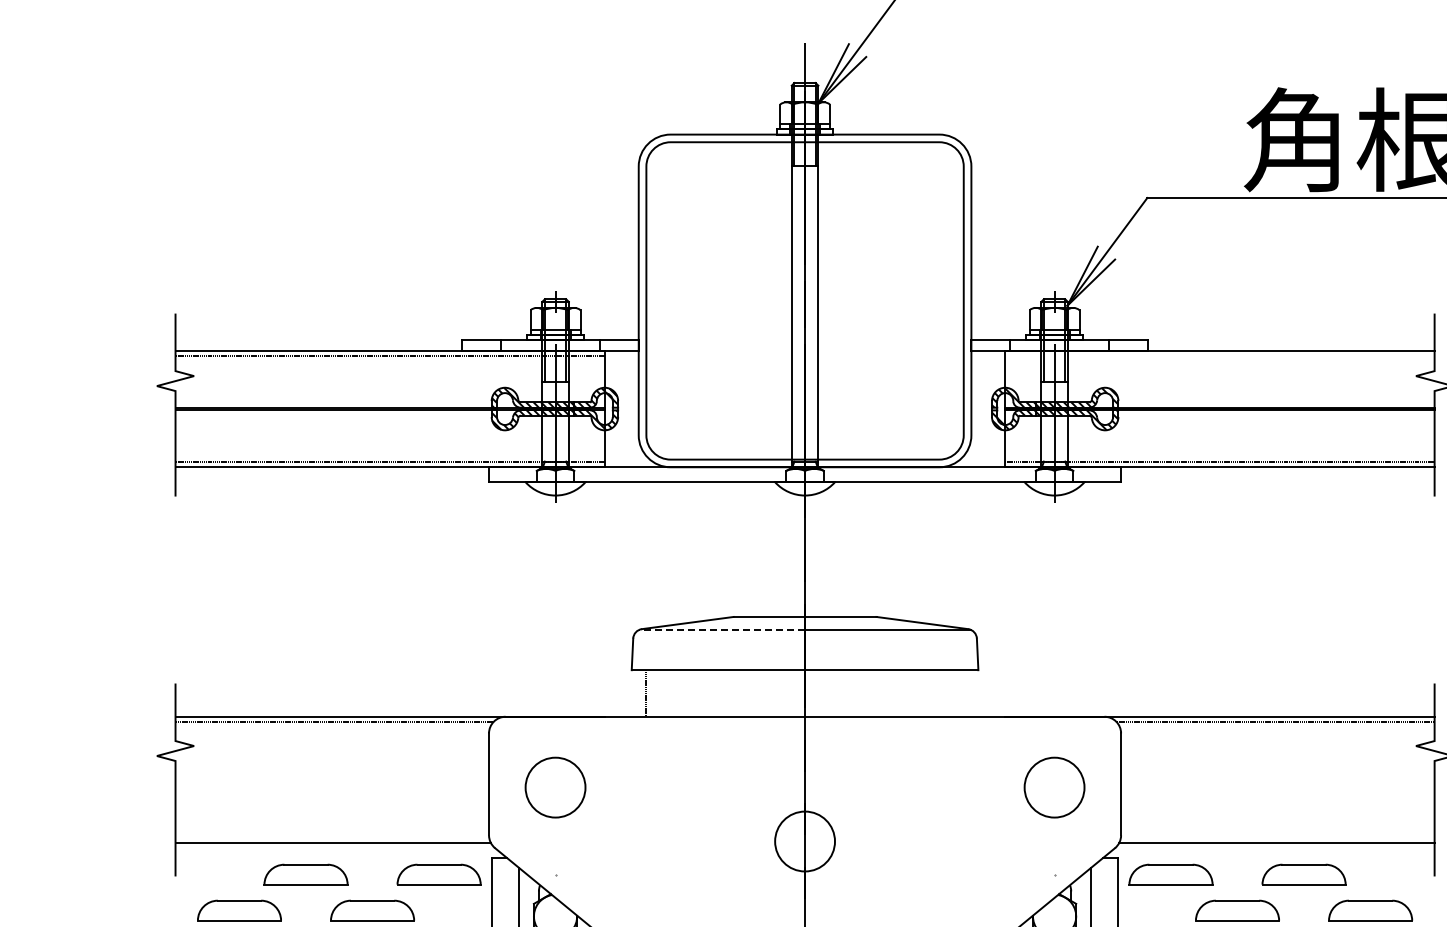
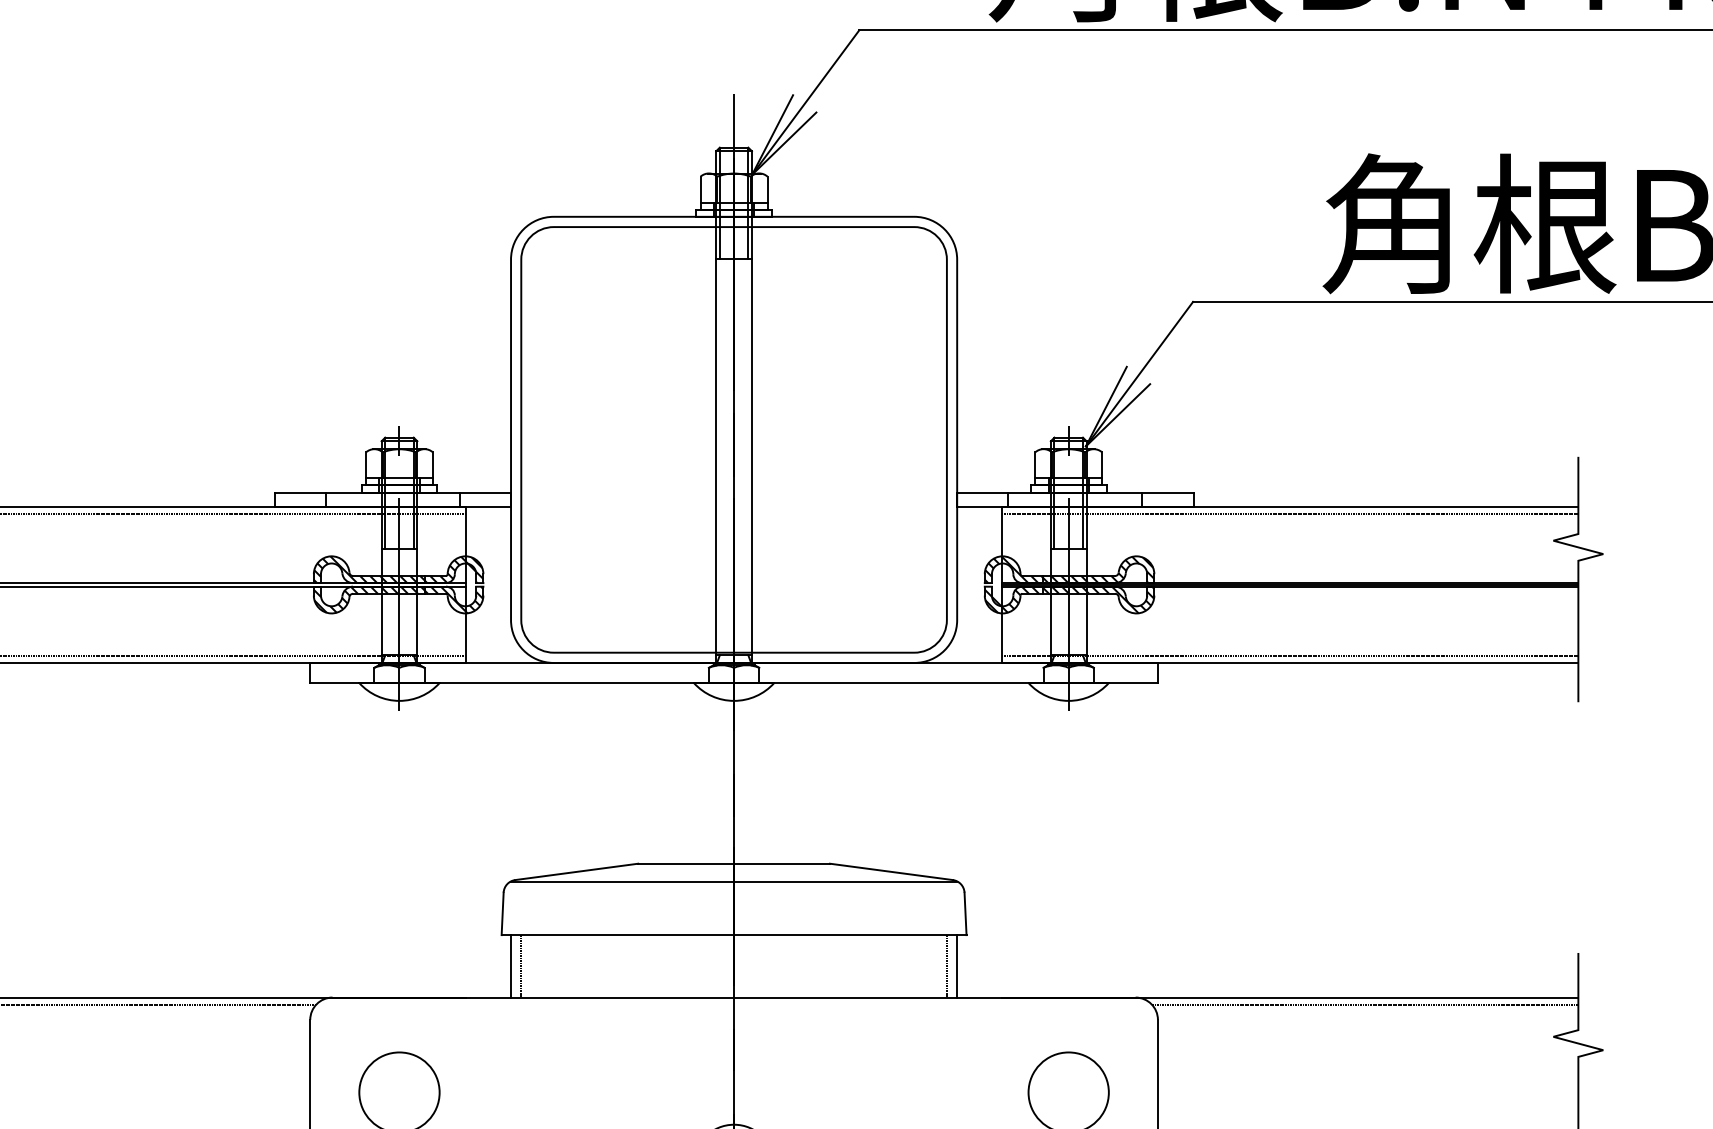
line: (1219, 356) -> (1289, 514), added
line: (721, 630) -> (622, 881), dashed -> solid
line: (638, 693) -> (510, 966), added
line: (963, 693) -> (946, 966), added
line: (971, 693) -> (957, 966), added

